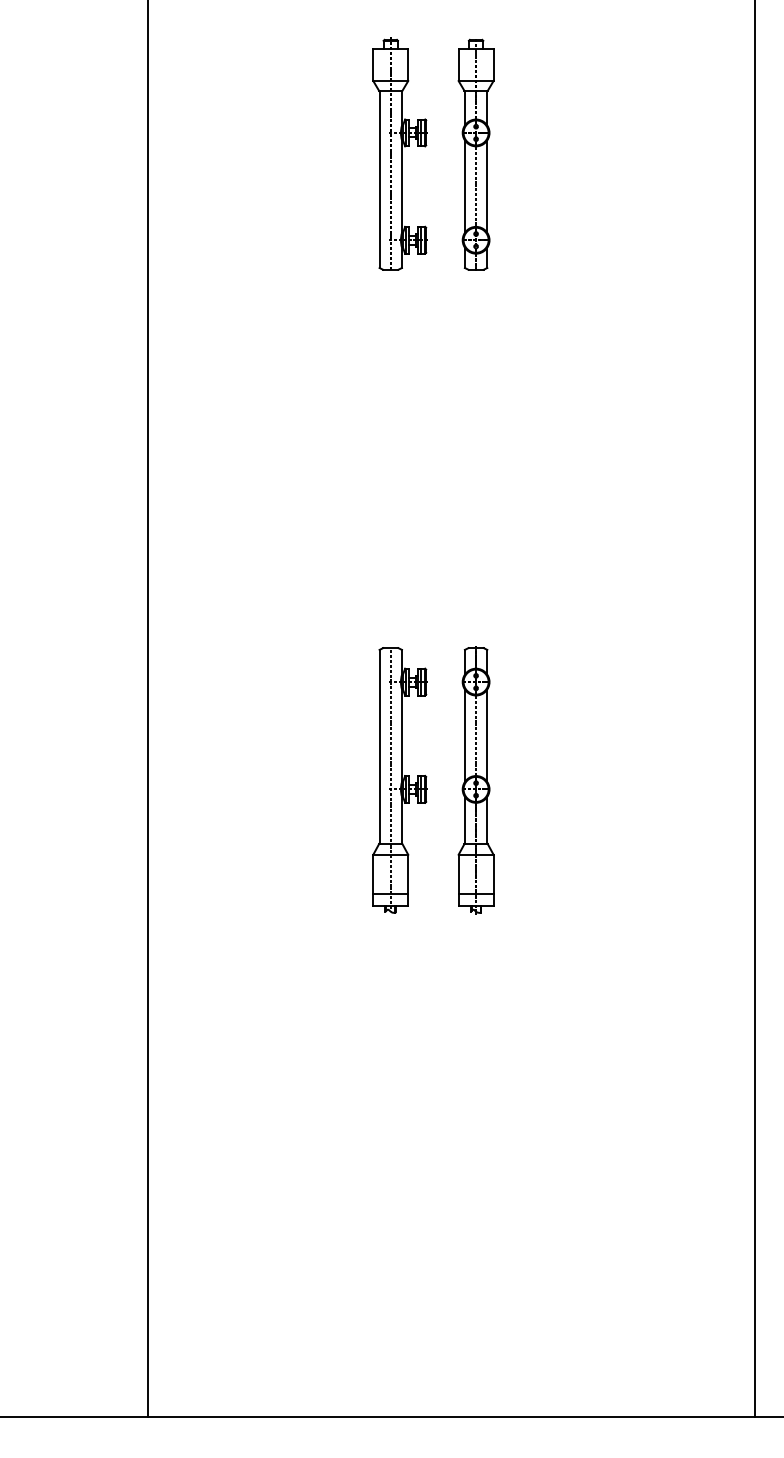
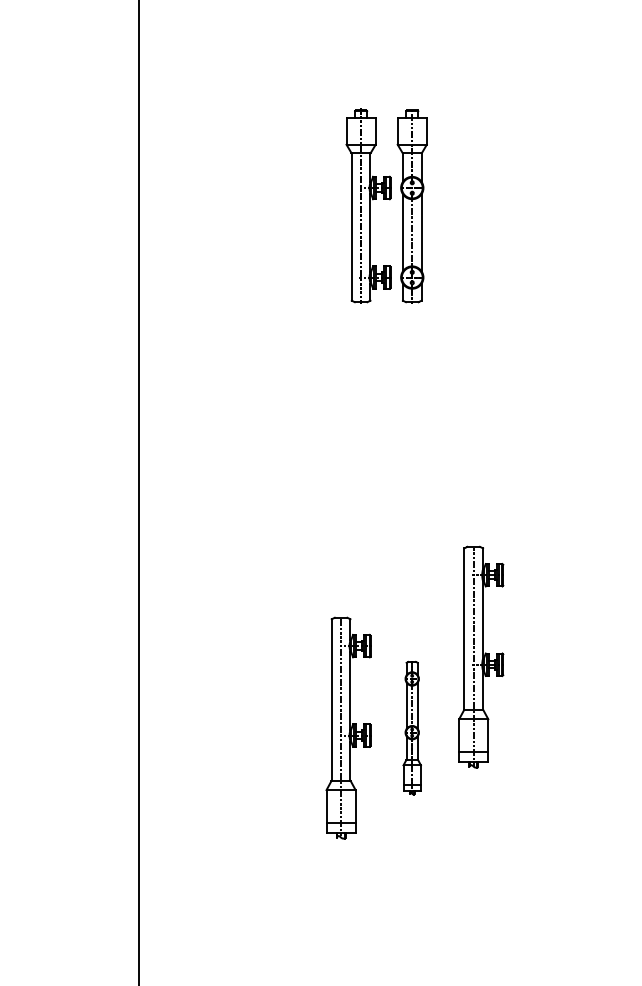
part: (399, 153) -> (368, 205), moved
part: (558, 695) -> (481, 657), added
part: (475, 780) -> (411, 728), size x0.6

